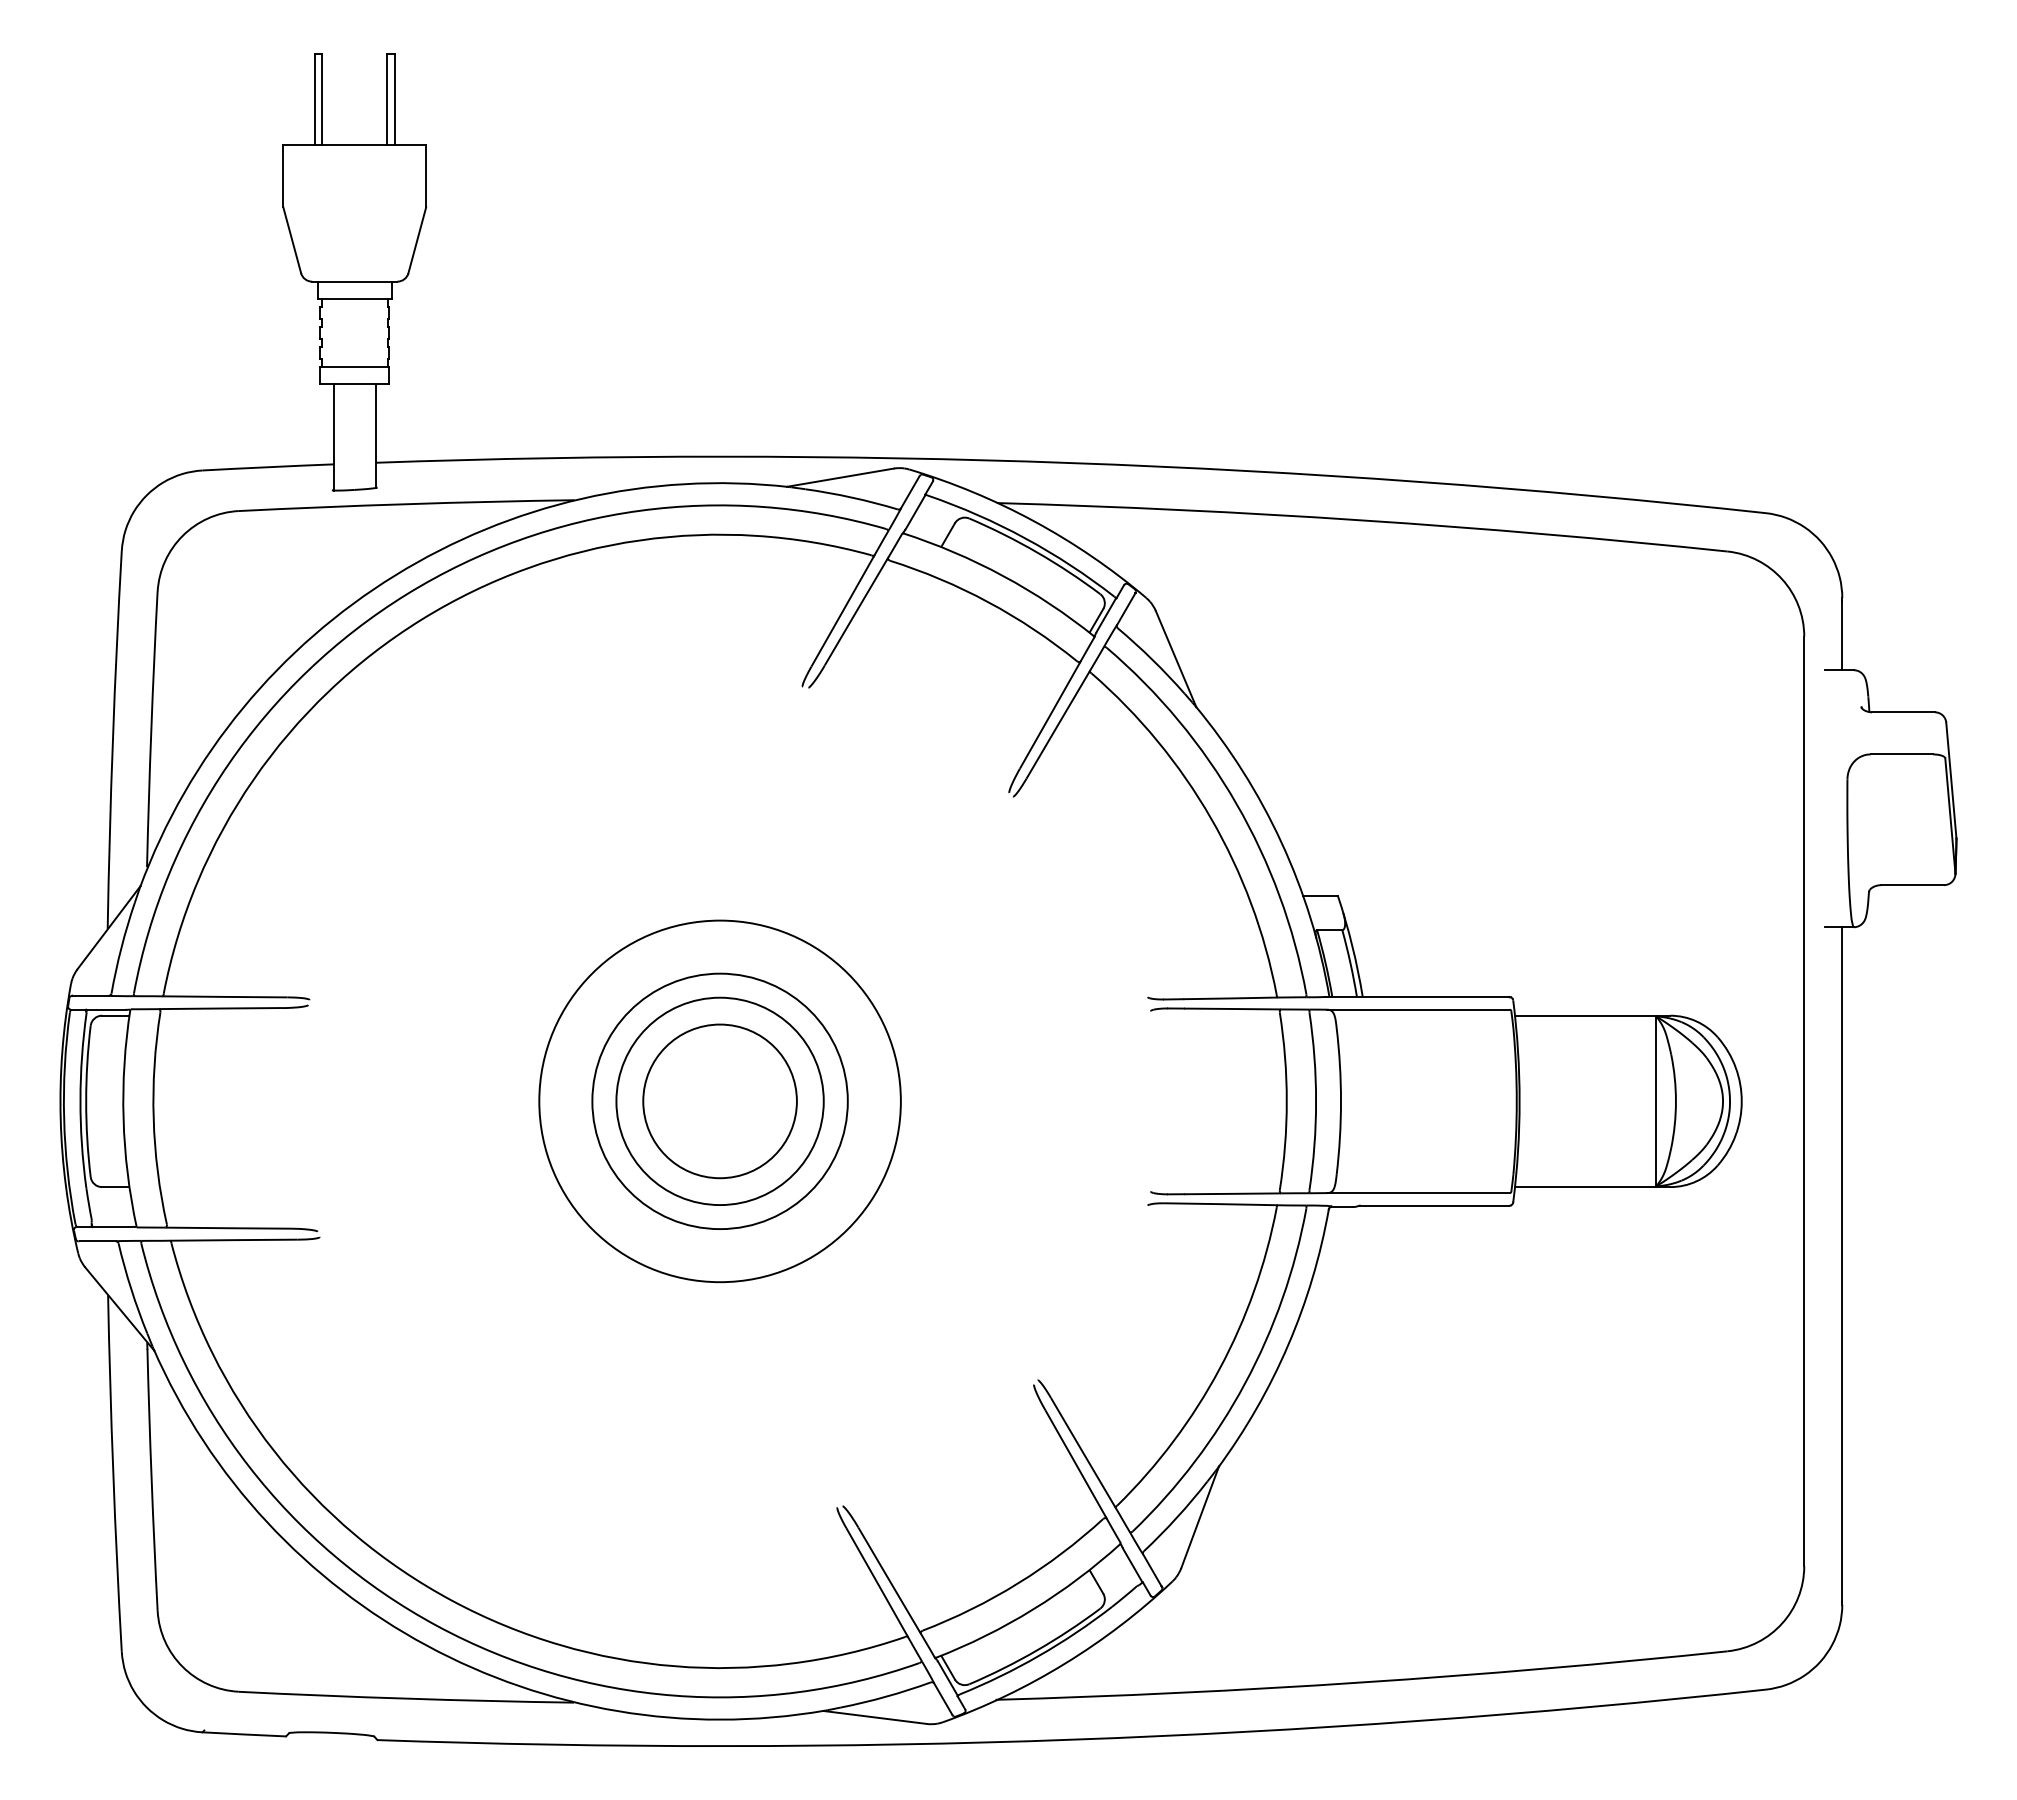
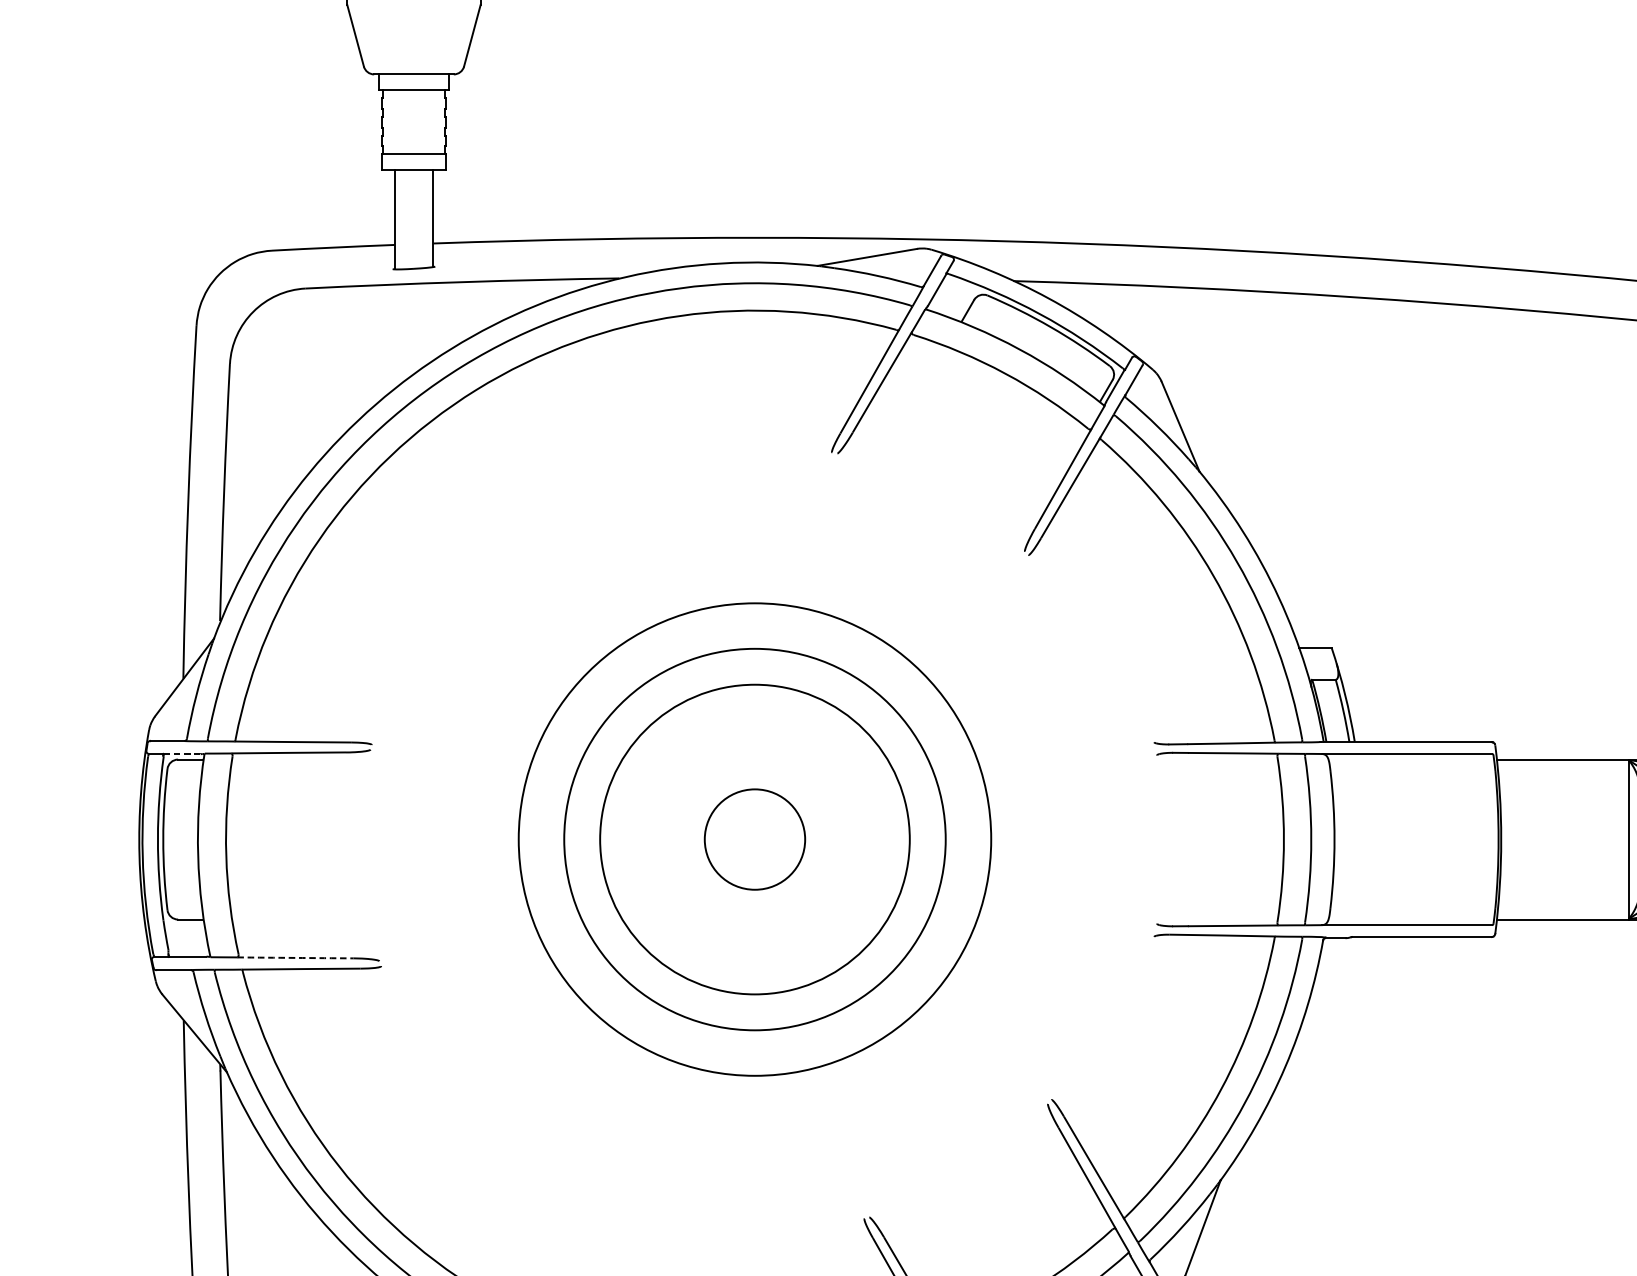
line: (106, 1010) -> (182, 754), solid -> dashed
circle: (719, 1101) -> (754, 839), size x0.7
circle: (719, 1101) -> (754, 839), size x1.4
circle: (719, 1101) -> (754, 839), size x1.6
circle: (719, 1101) -> (754, 839), size x1.6
arc: (227, 1228) -> (295, 958), solid -> dashed

